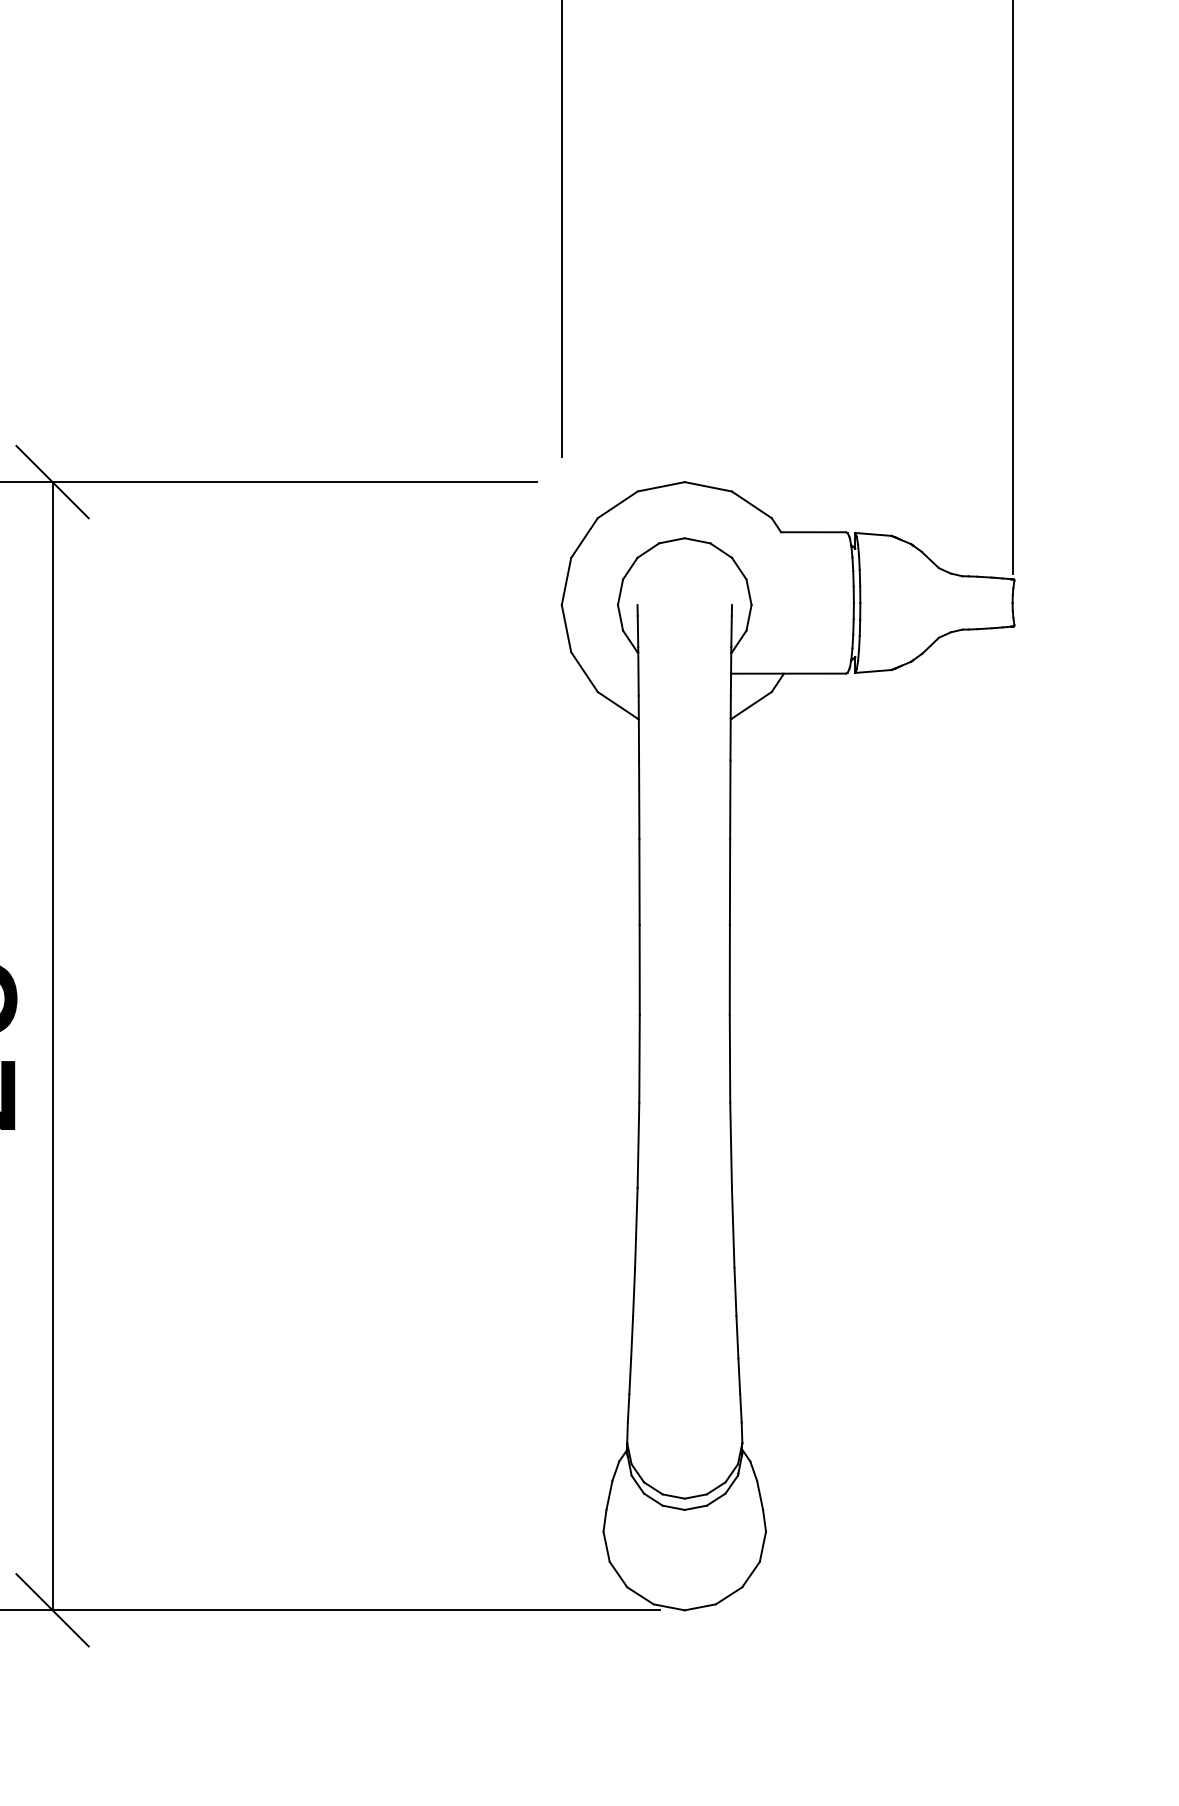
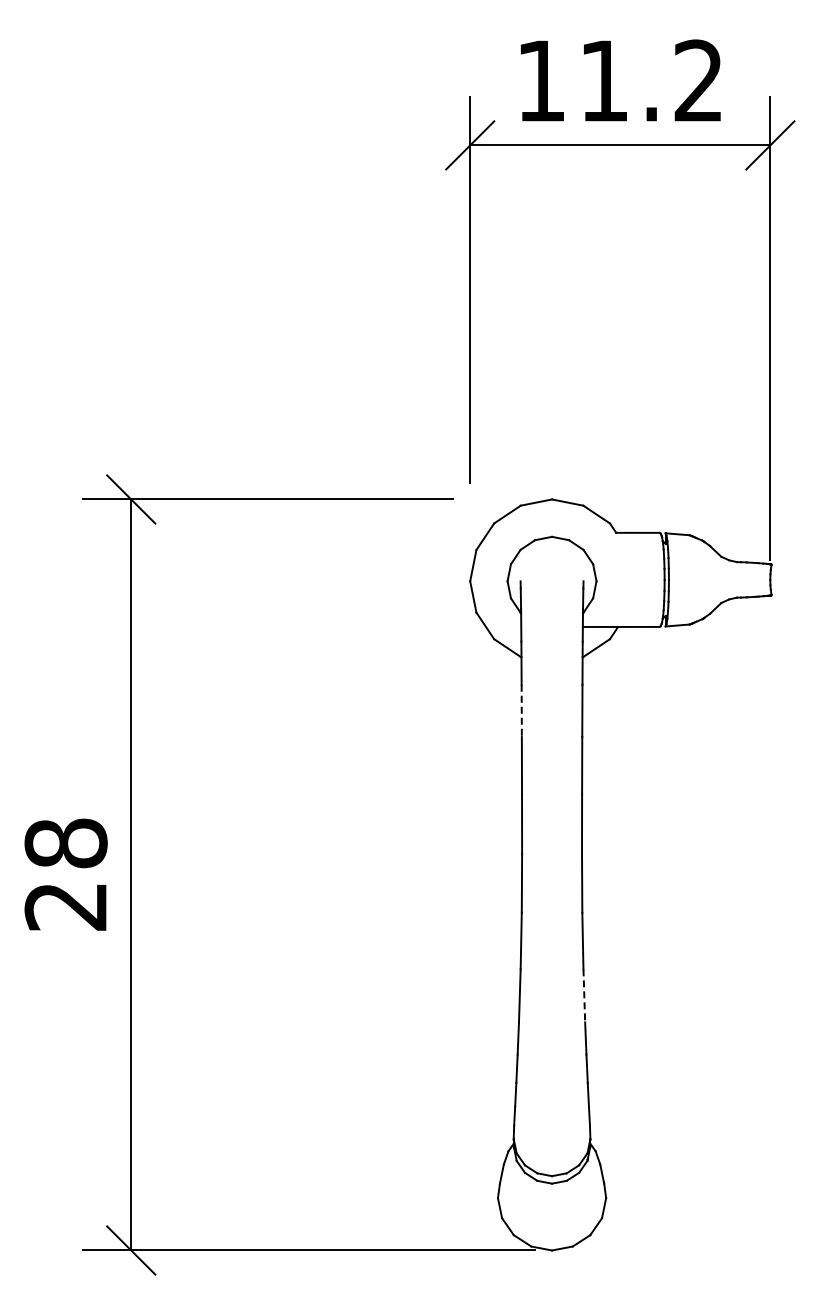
line: (638, 800) -> (521, 711), solid -> dashed
line: (733, 1227) -> (584, 995), solid -> dashed

